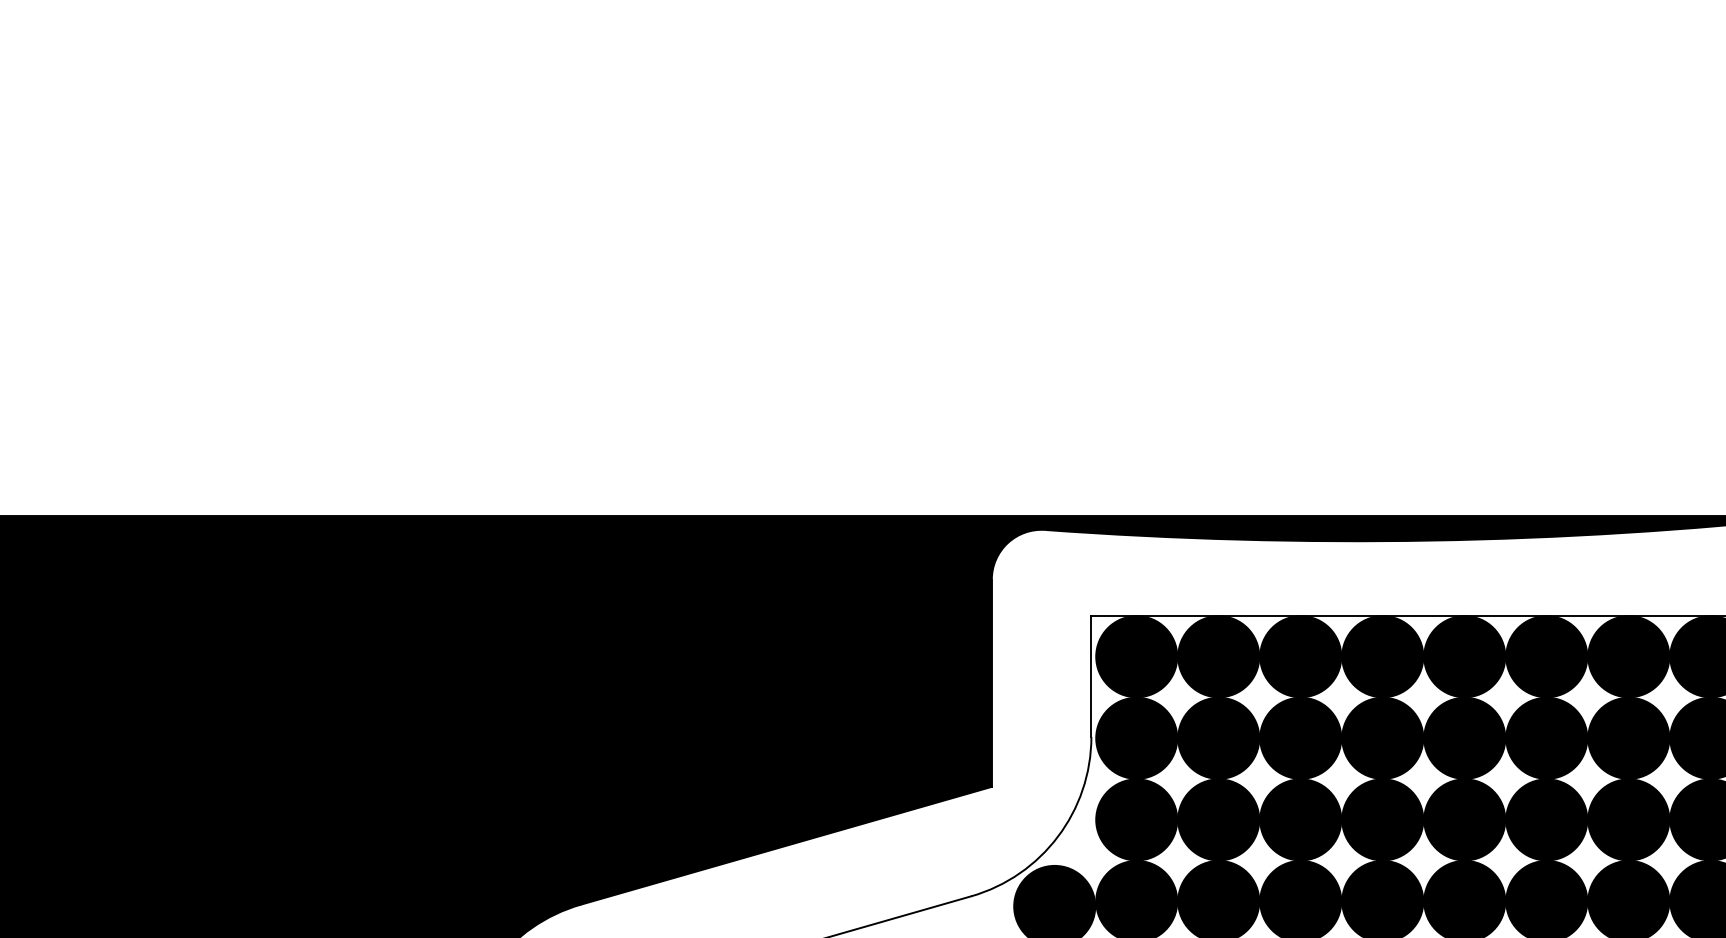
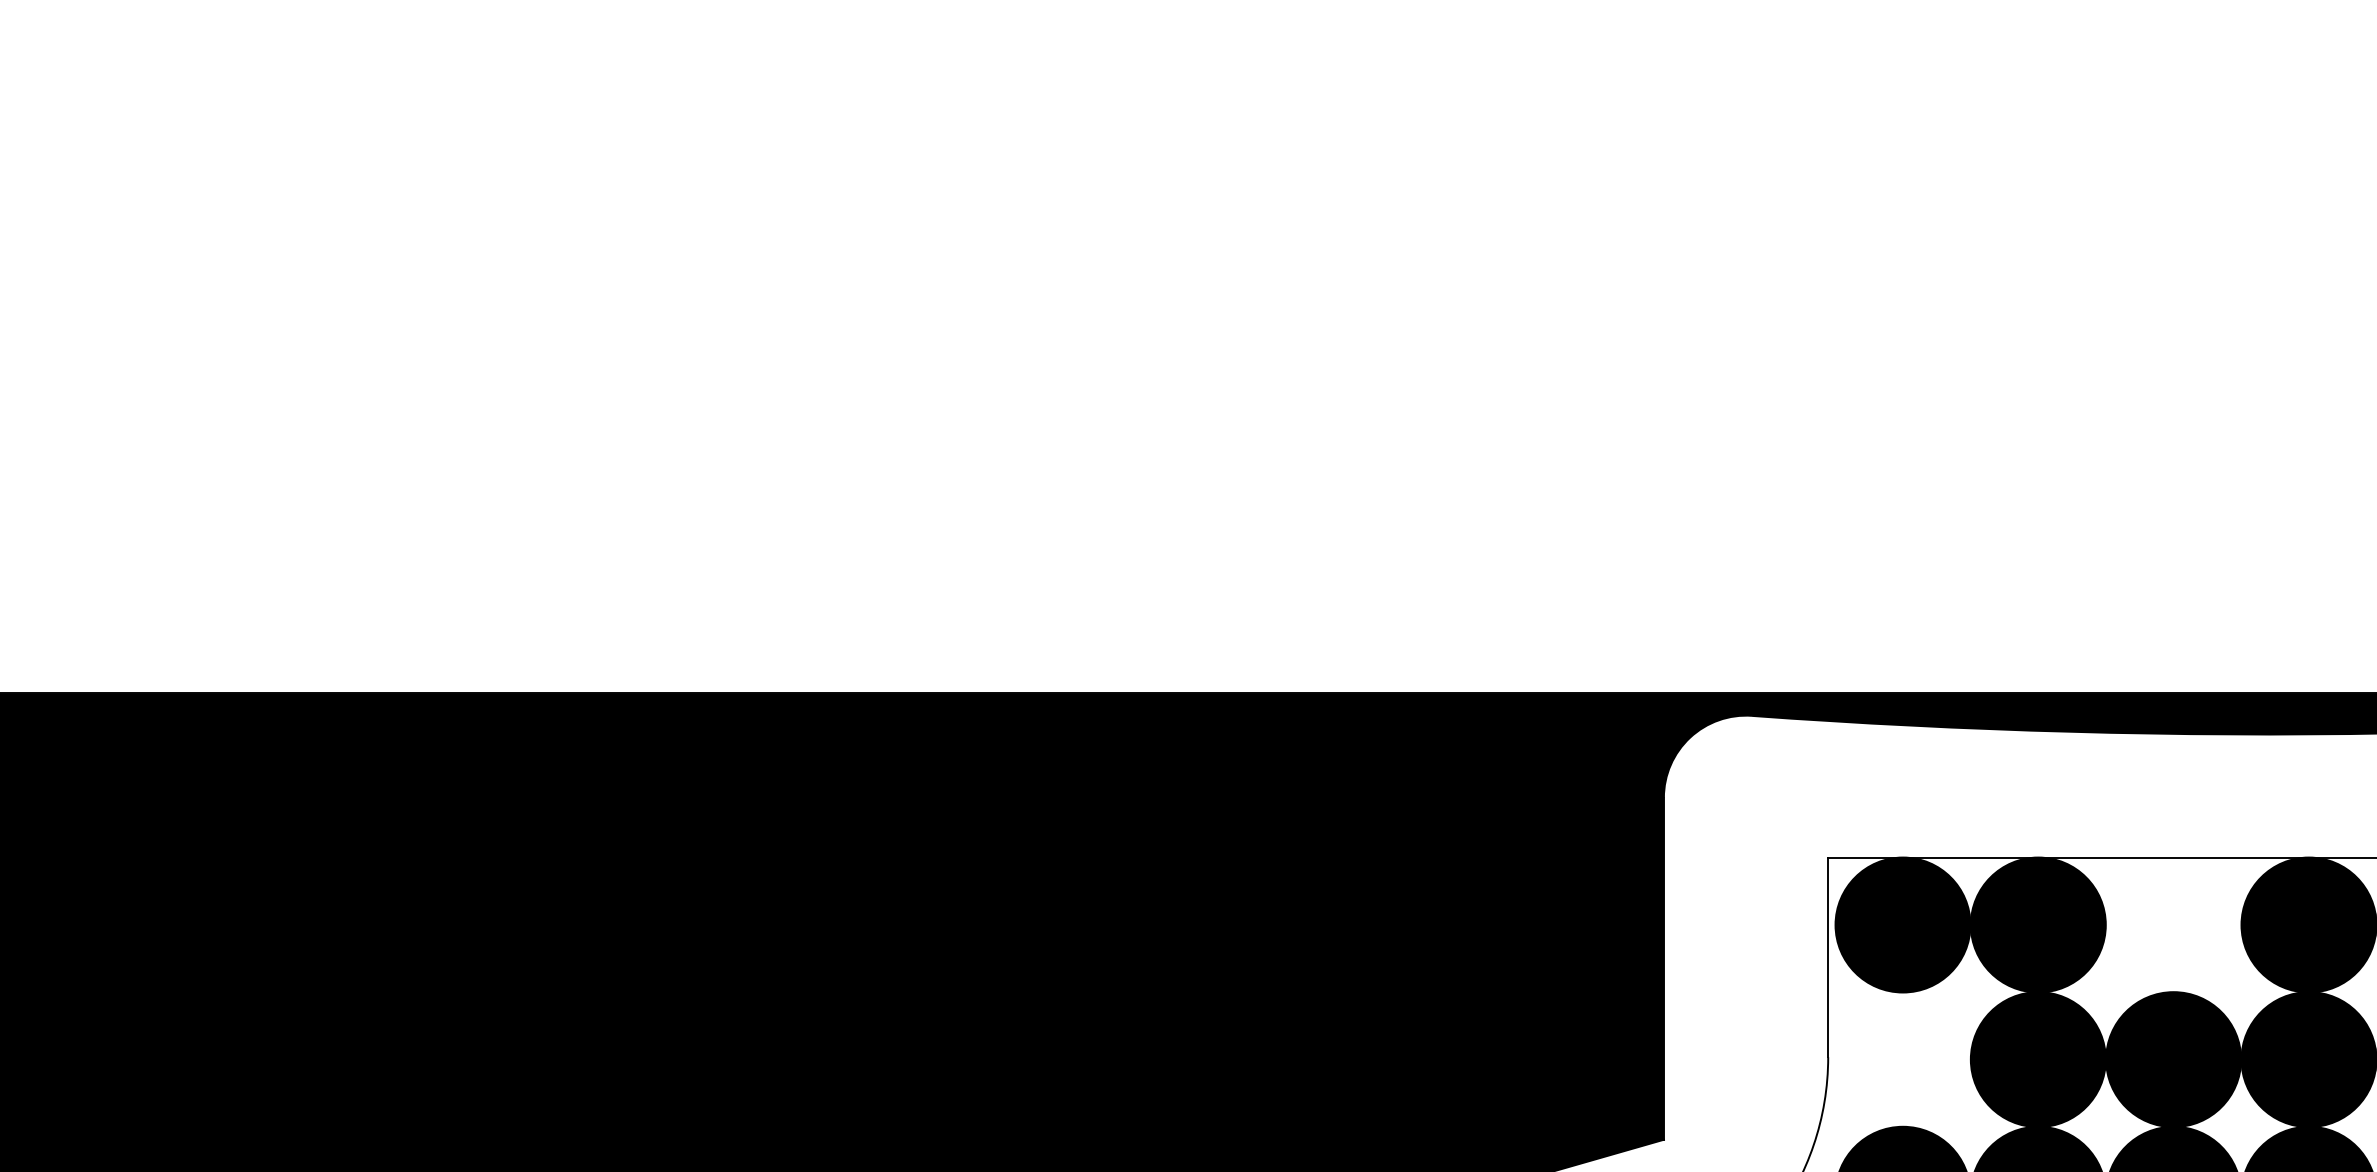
fill: (1300, 656) -> (2173, 924), removed
fill: (1136, 737) -> (1902, 1058), removed

